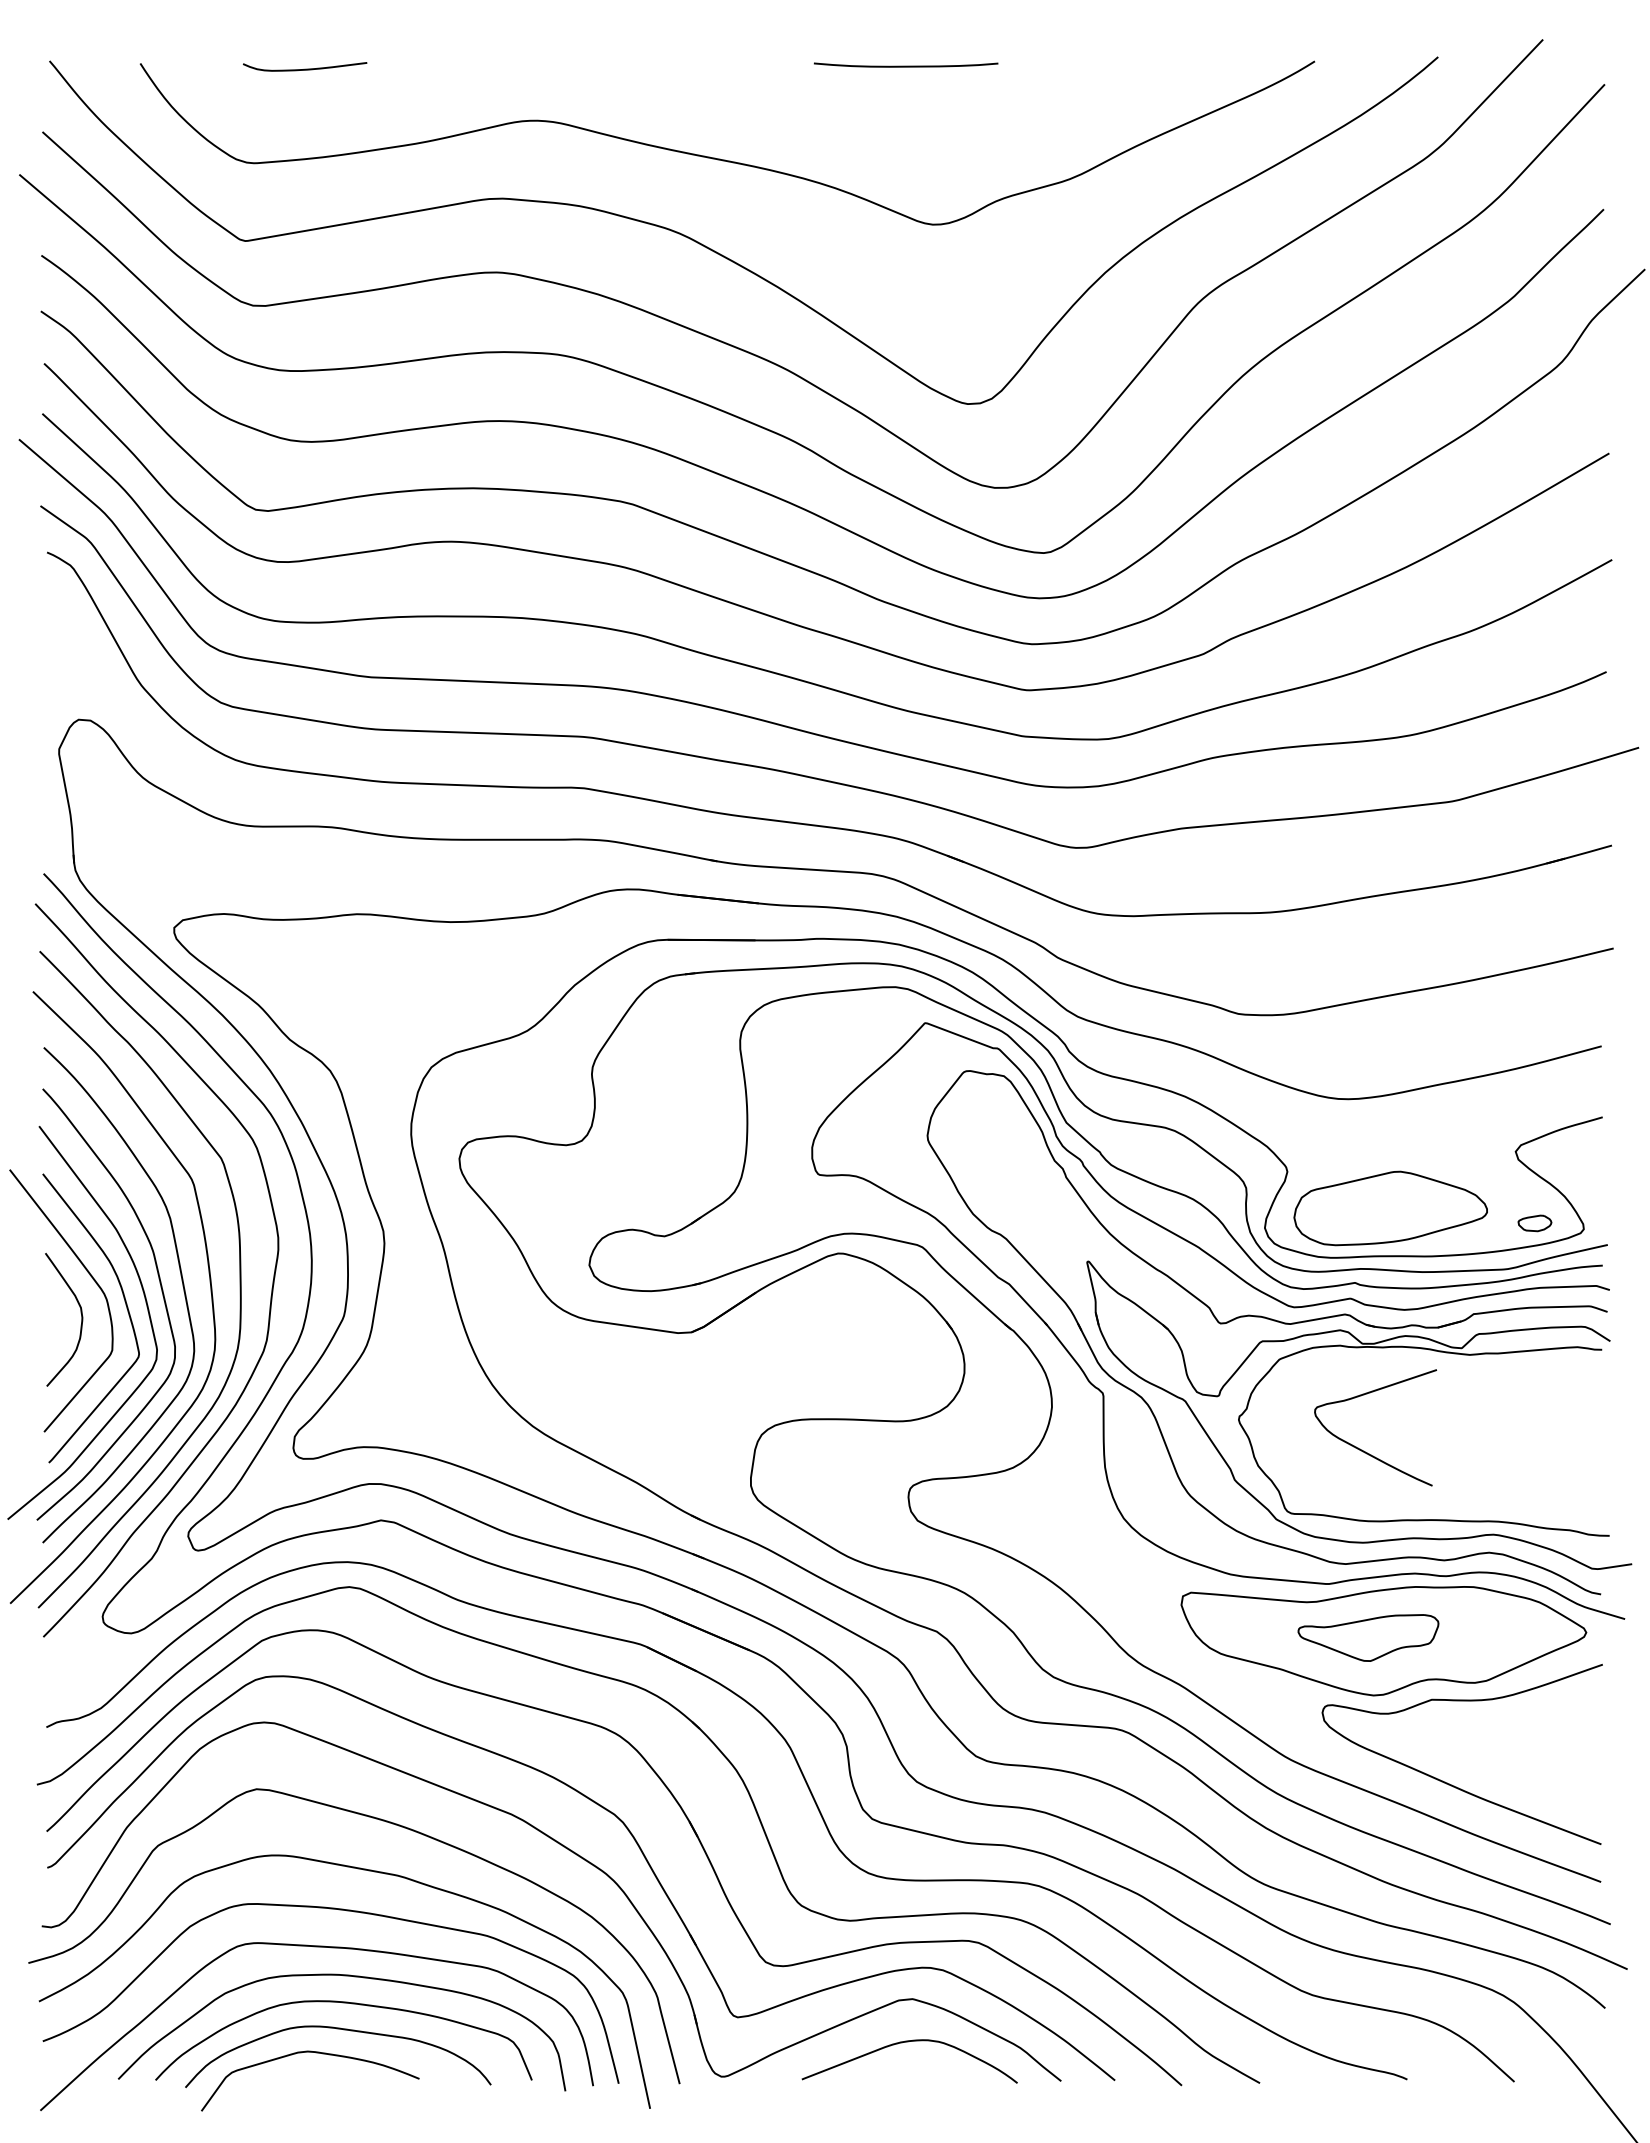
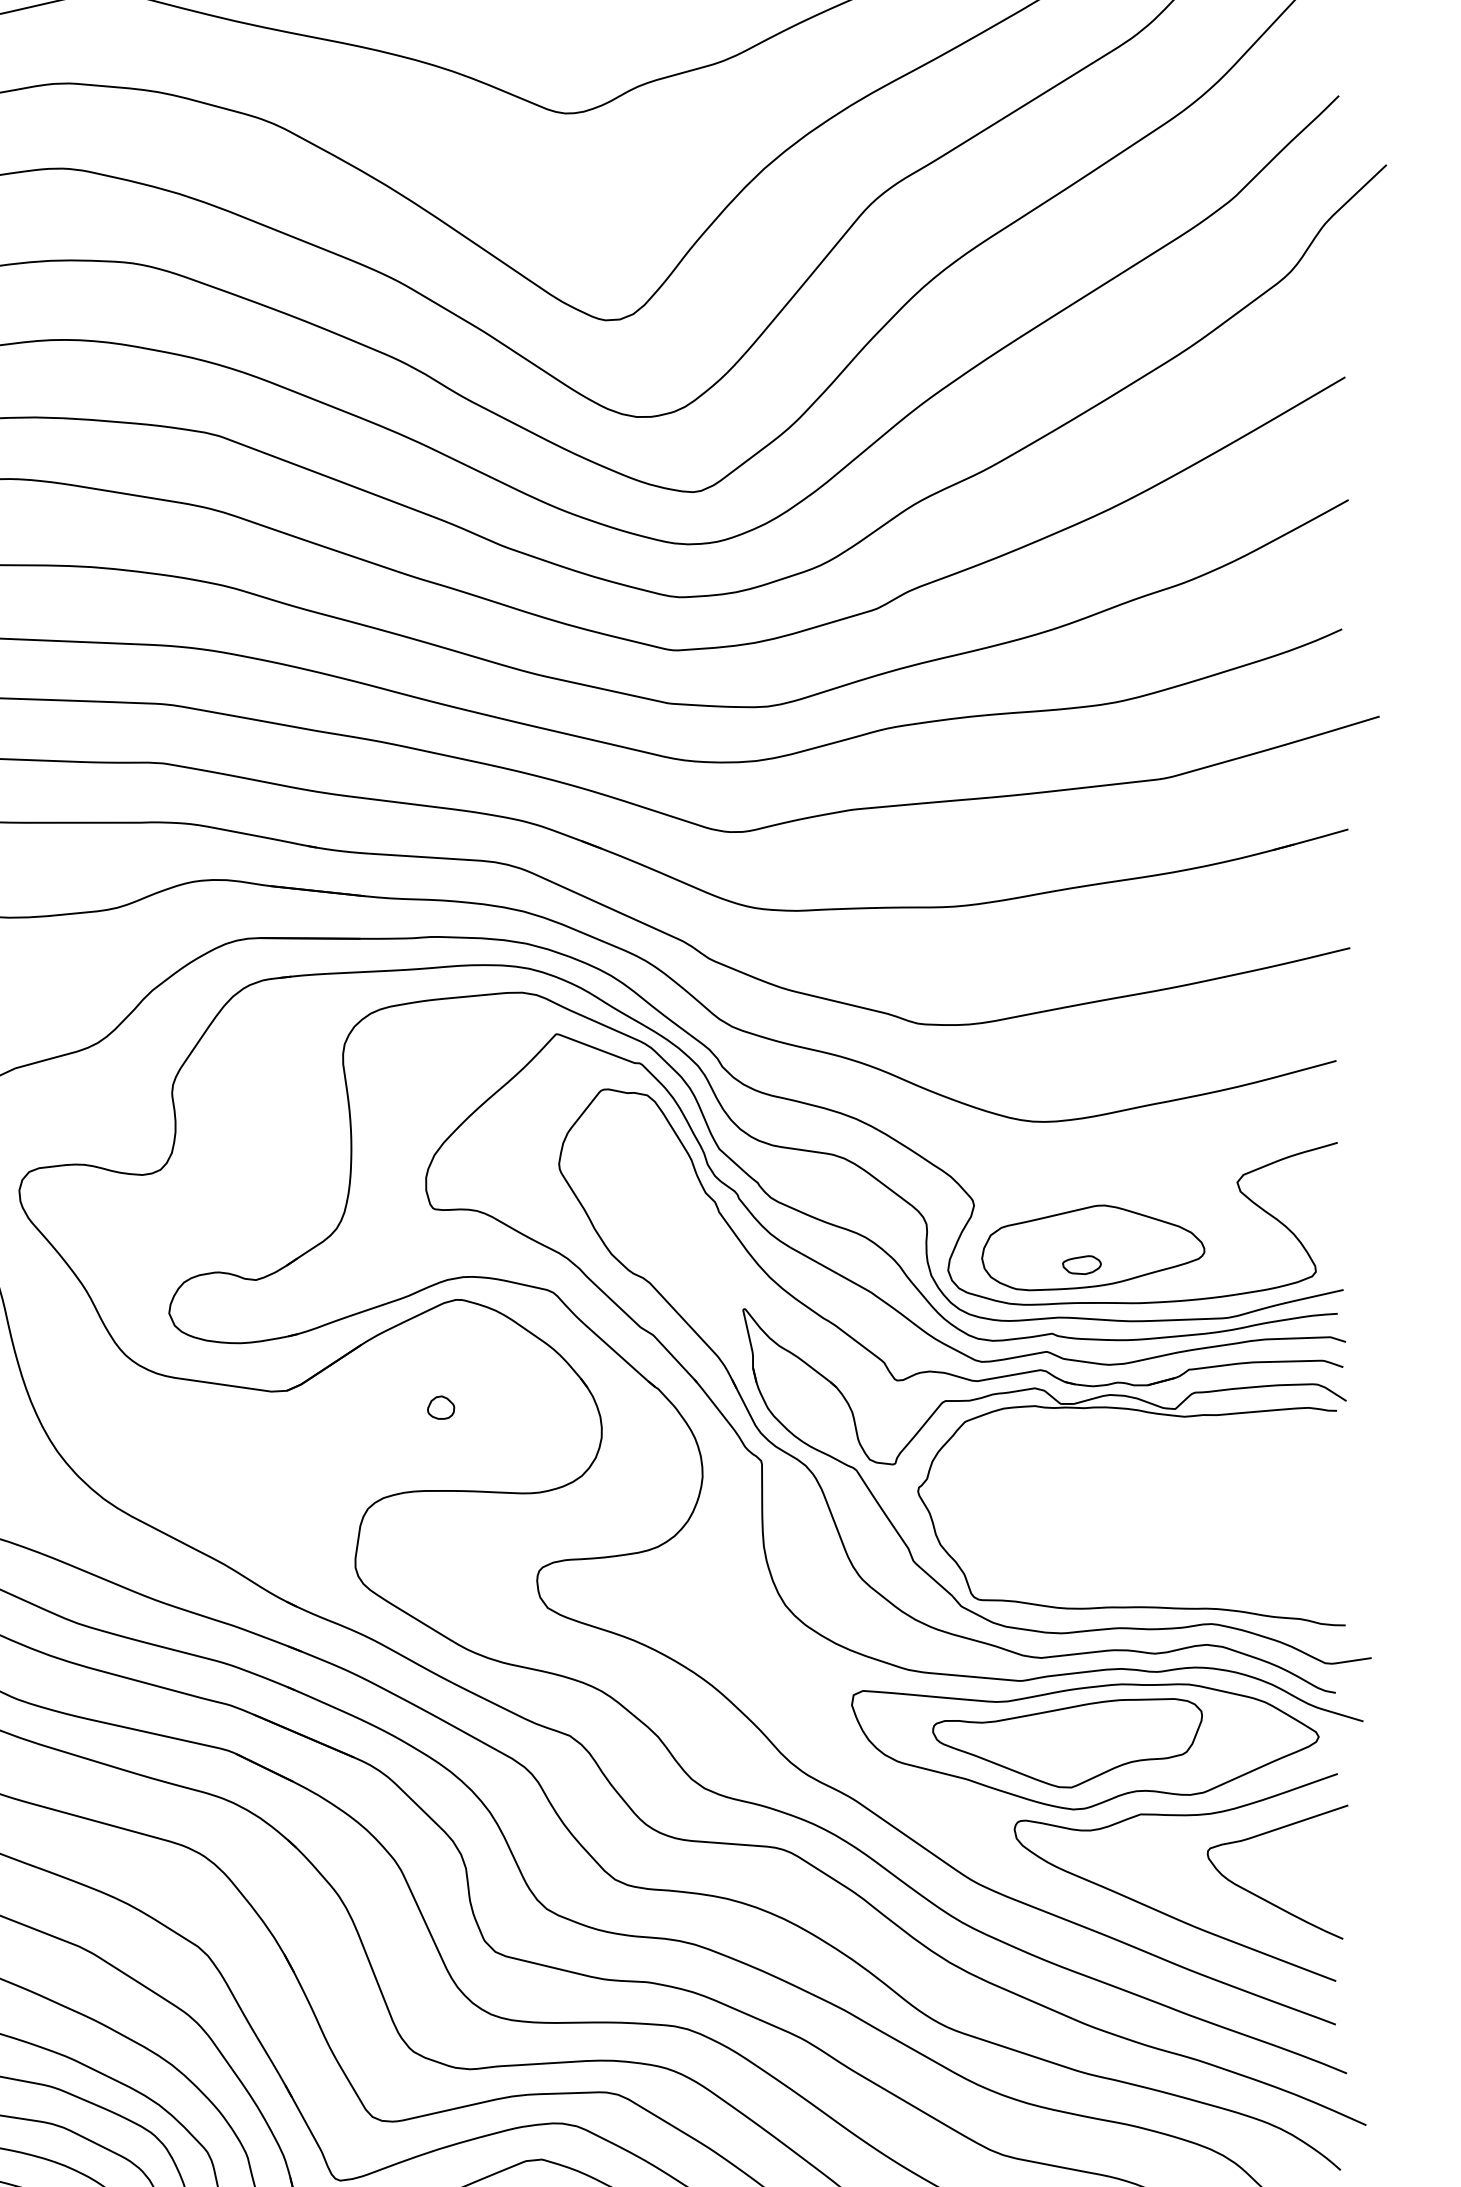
part: (1534, 1223) -> (1081, 1265), moved
part: (824, 1346) -> (440, 1407), added
curve: (1362, 1449) -> (1262, 1897), moved
part: (1368, 1637) -> (1067, 1742), size x1.67

